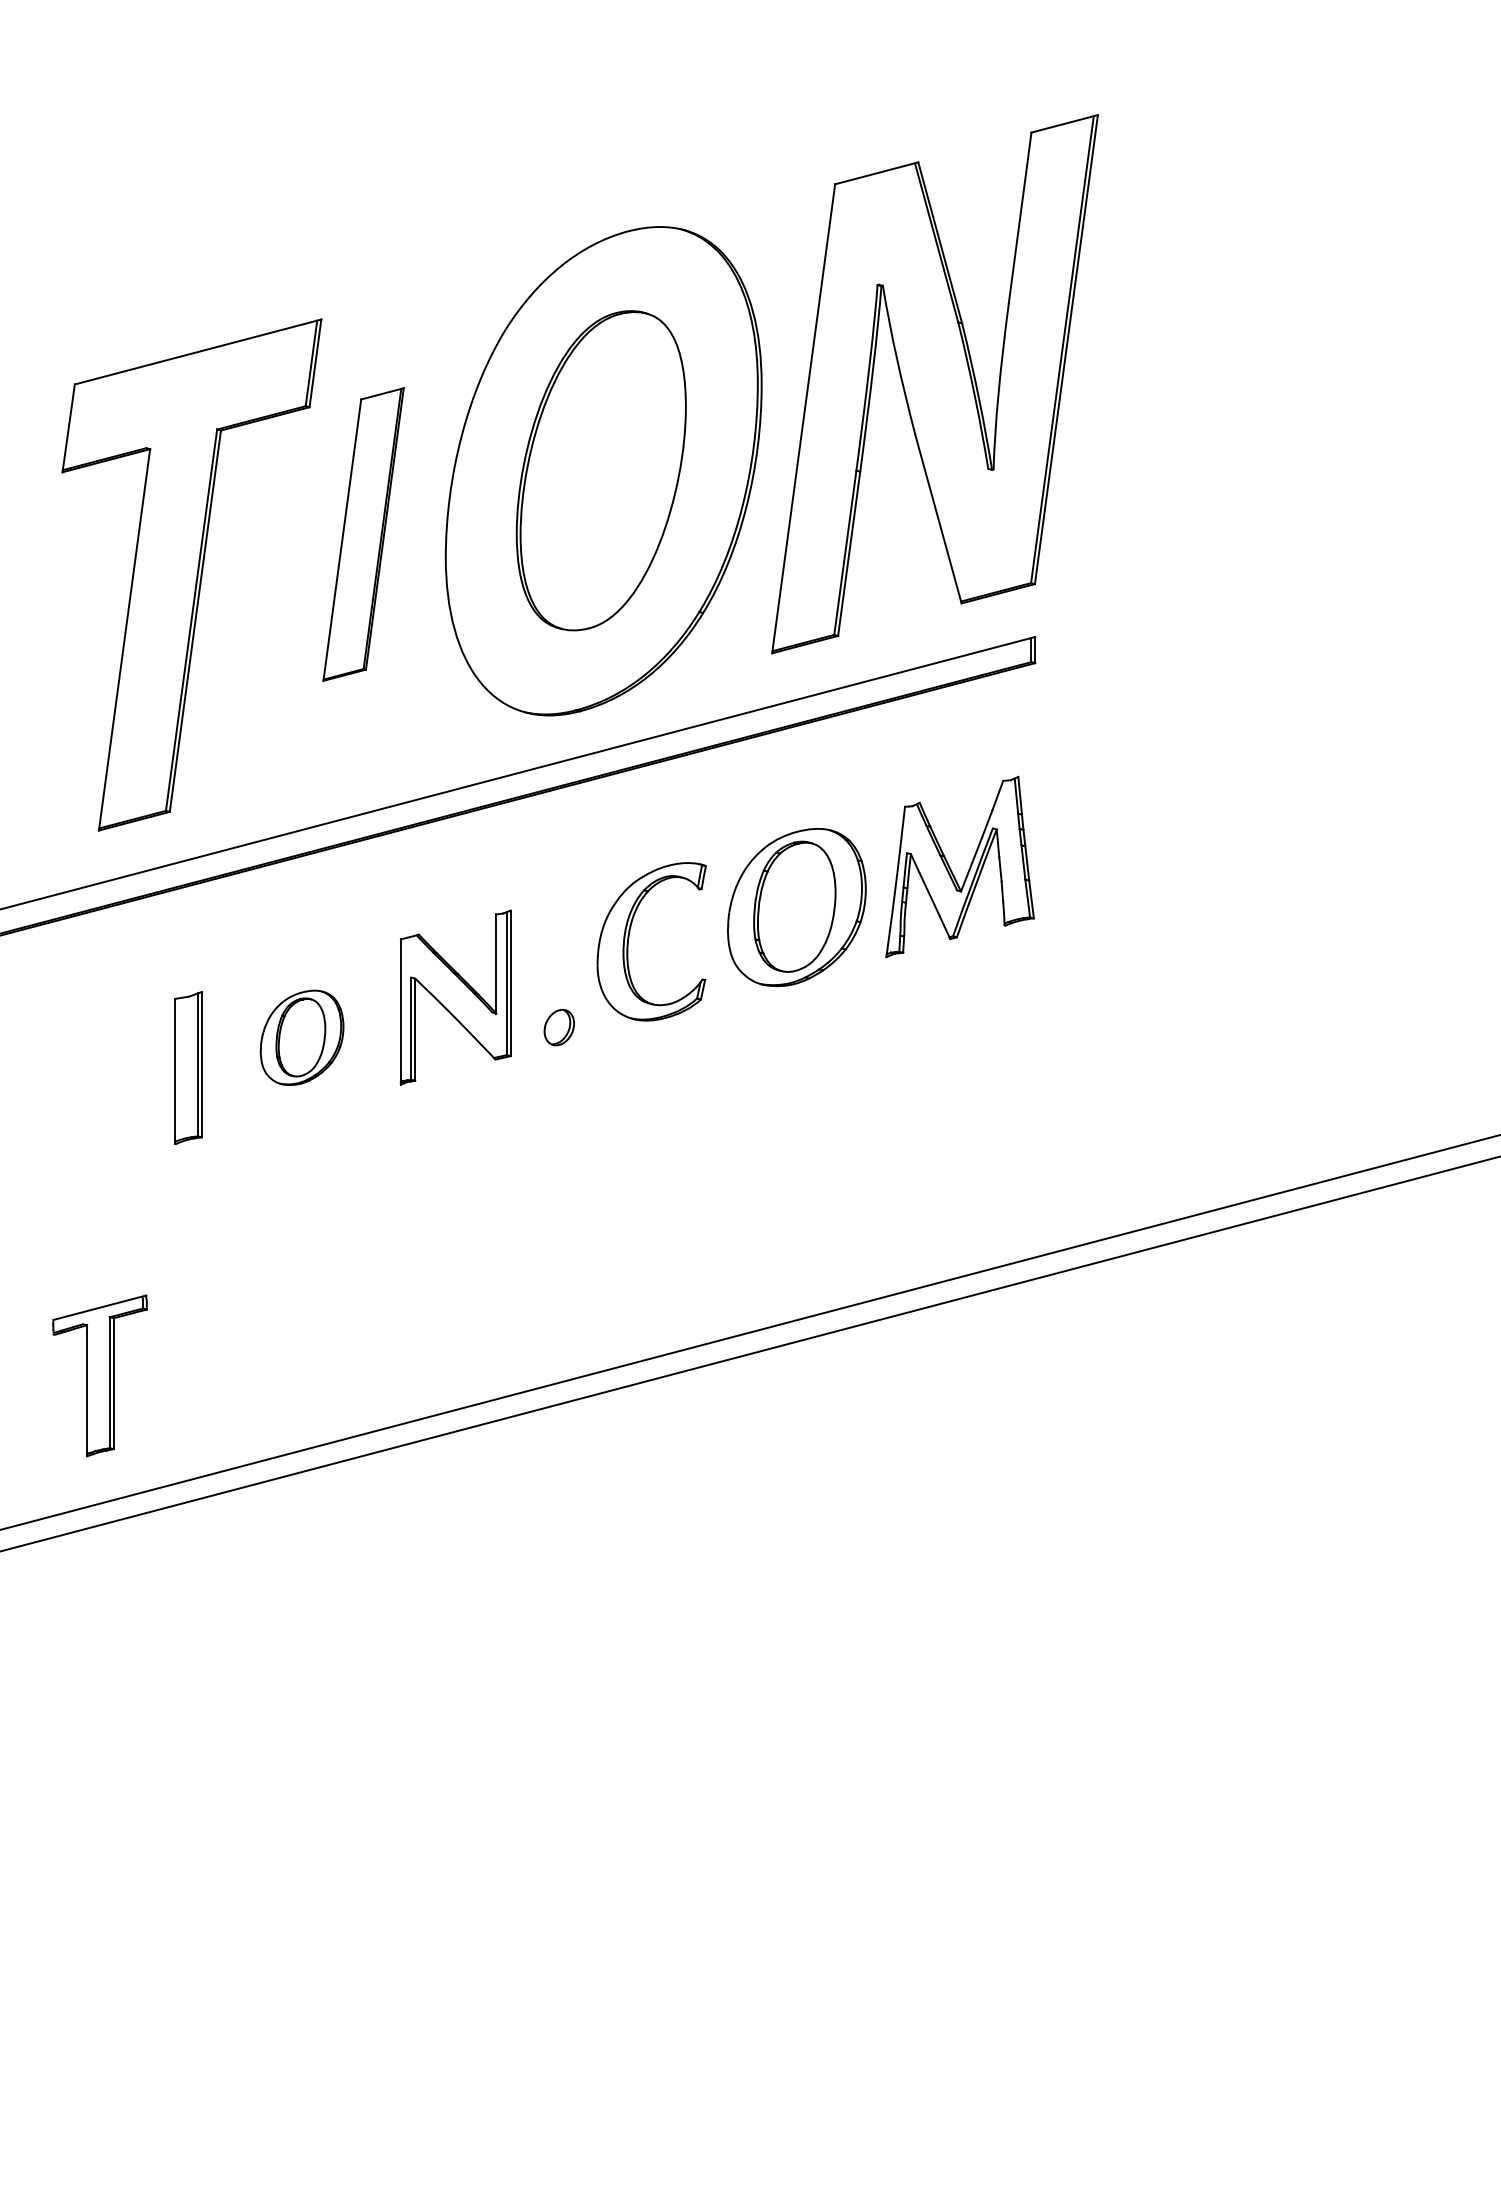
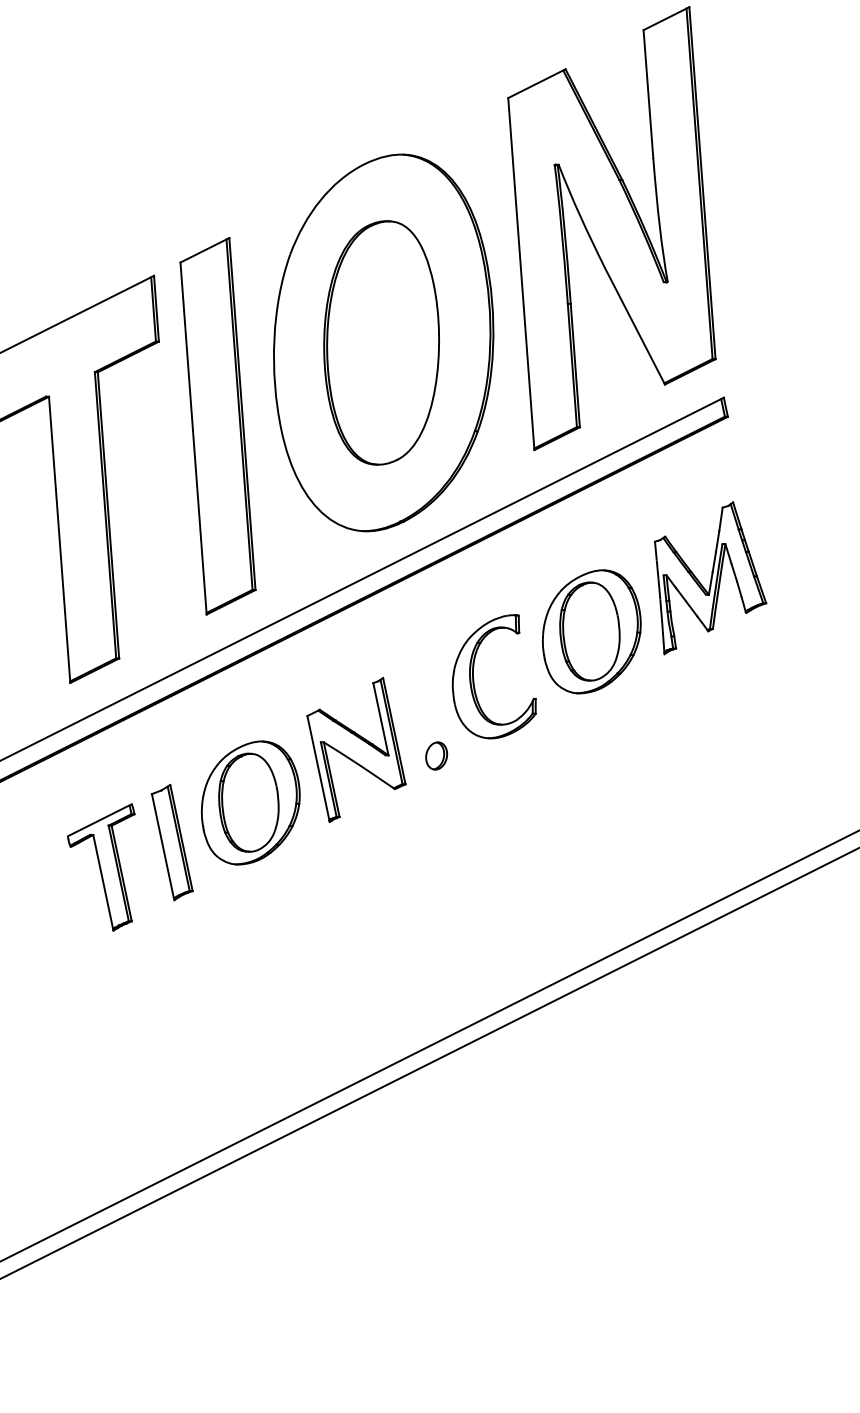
part: (363, 534) -> (217, 426), size x1.67
part: (301, 1037) -> (249, 802), size x1.67
part: (99, 1375) -> (110, 869), moved

